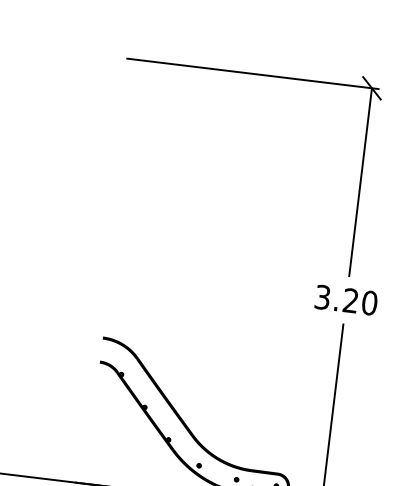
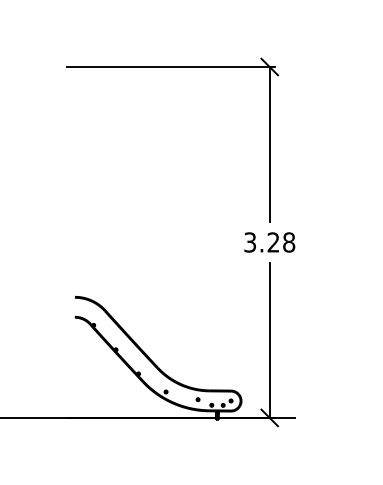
text: (370, 303) -> (289, 242), 3.20 -> 3.28

